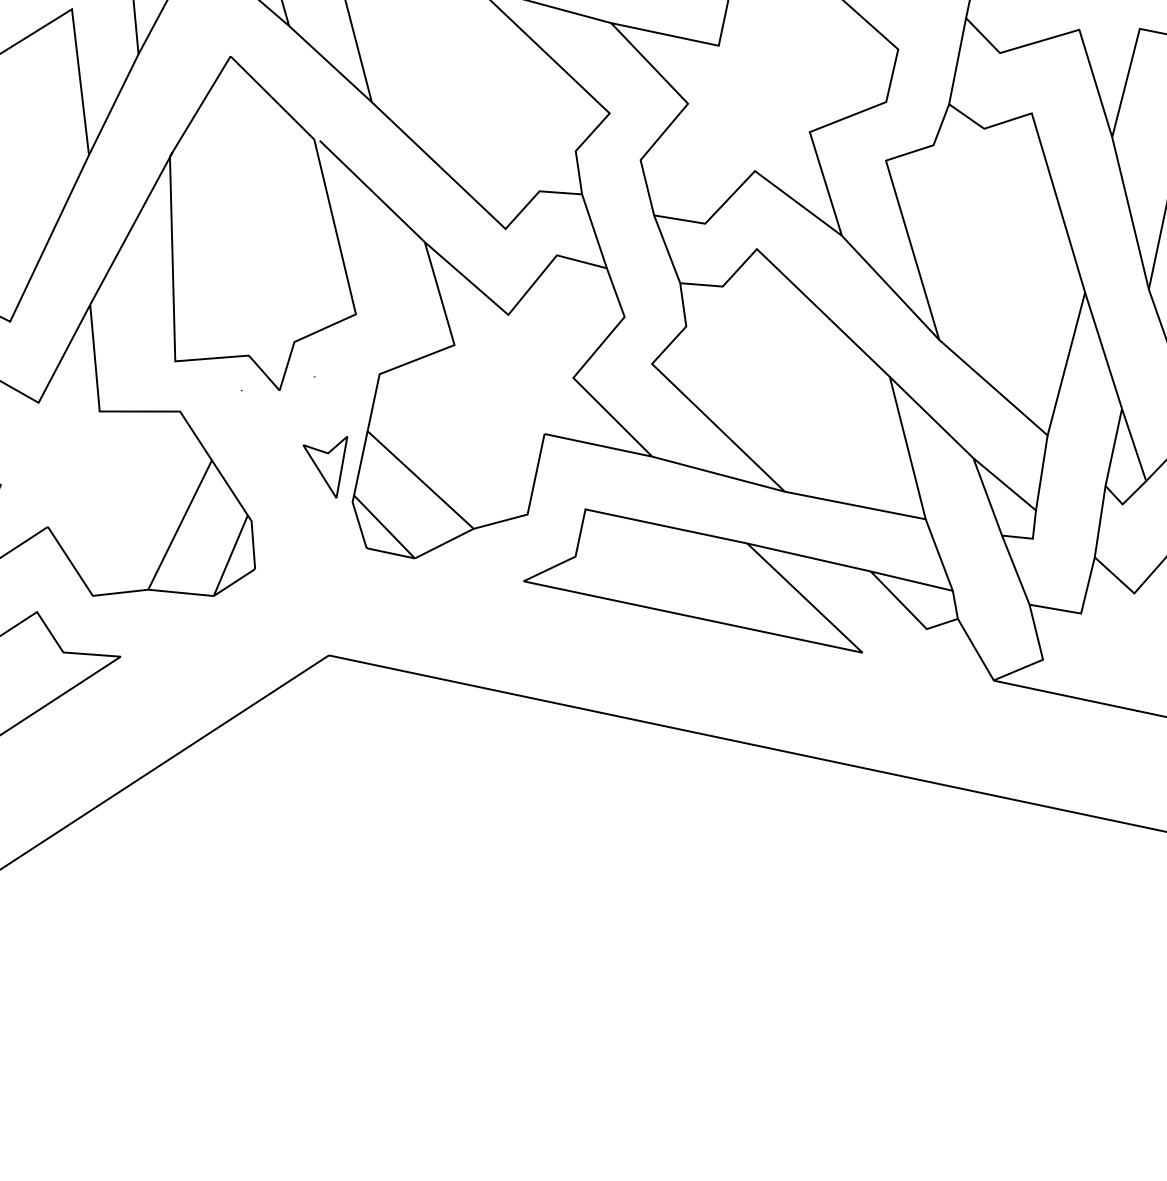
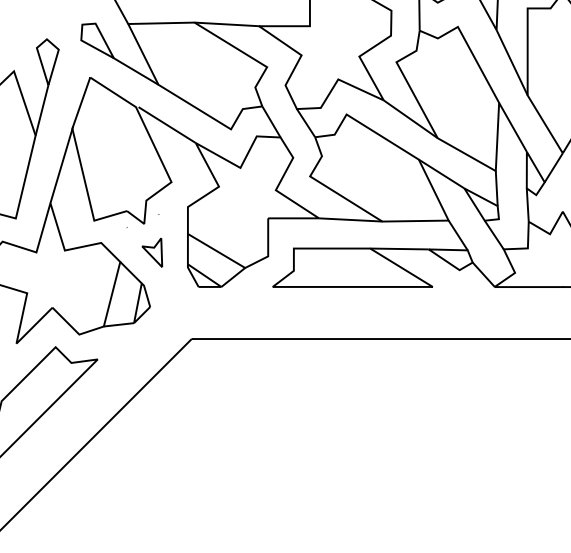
part: (322, 462) -> (152, 252), moved

